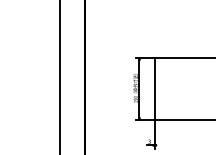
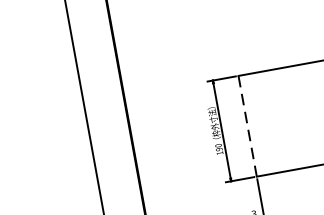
line: (155, 88) -> (248, 125), solid -> dashed

